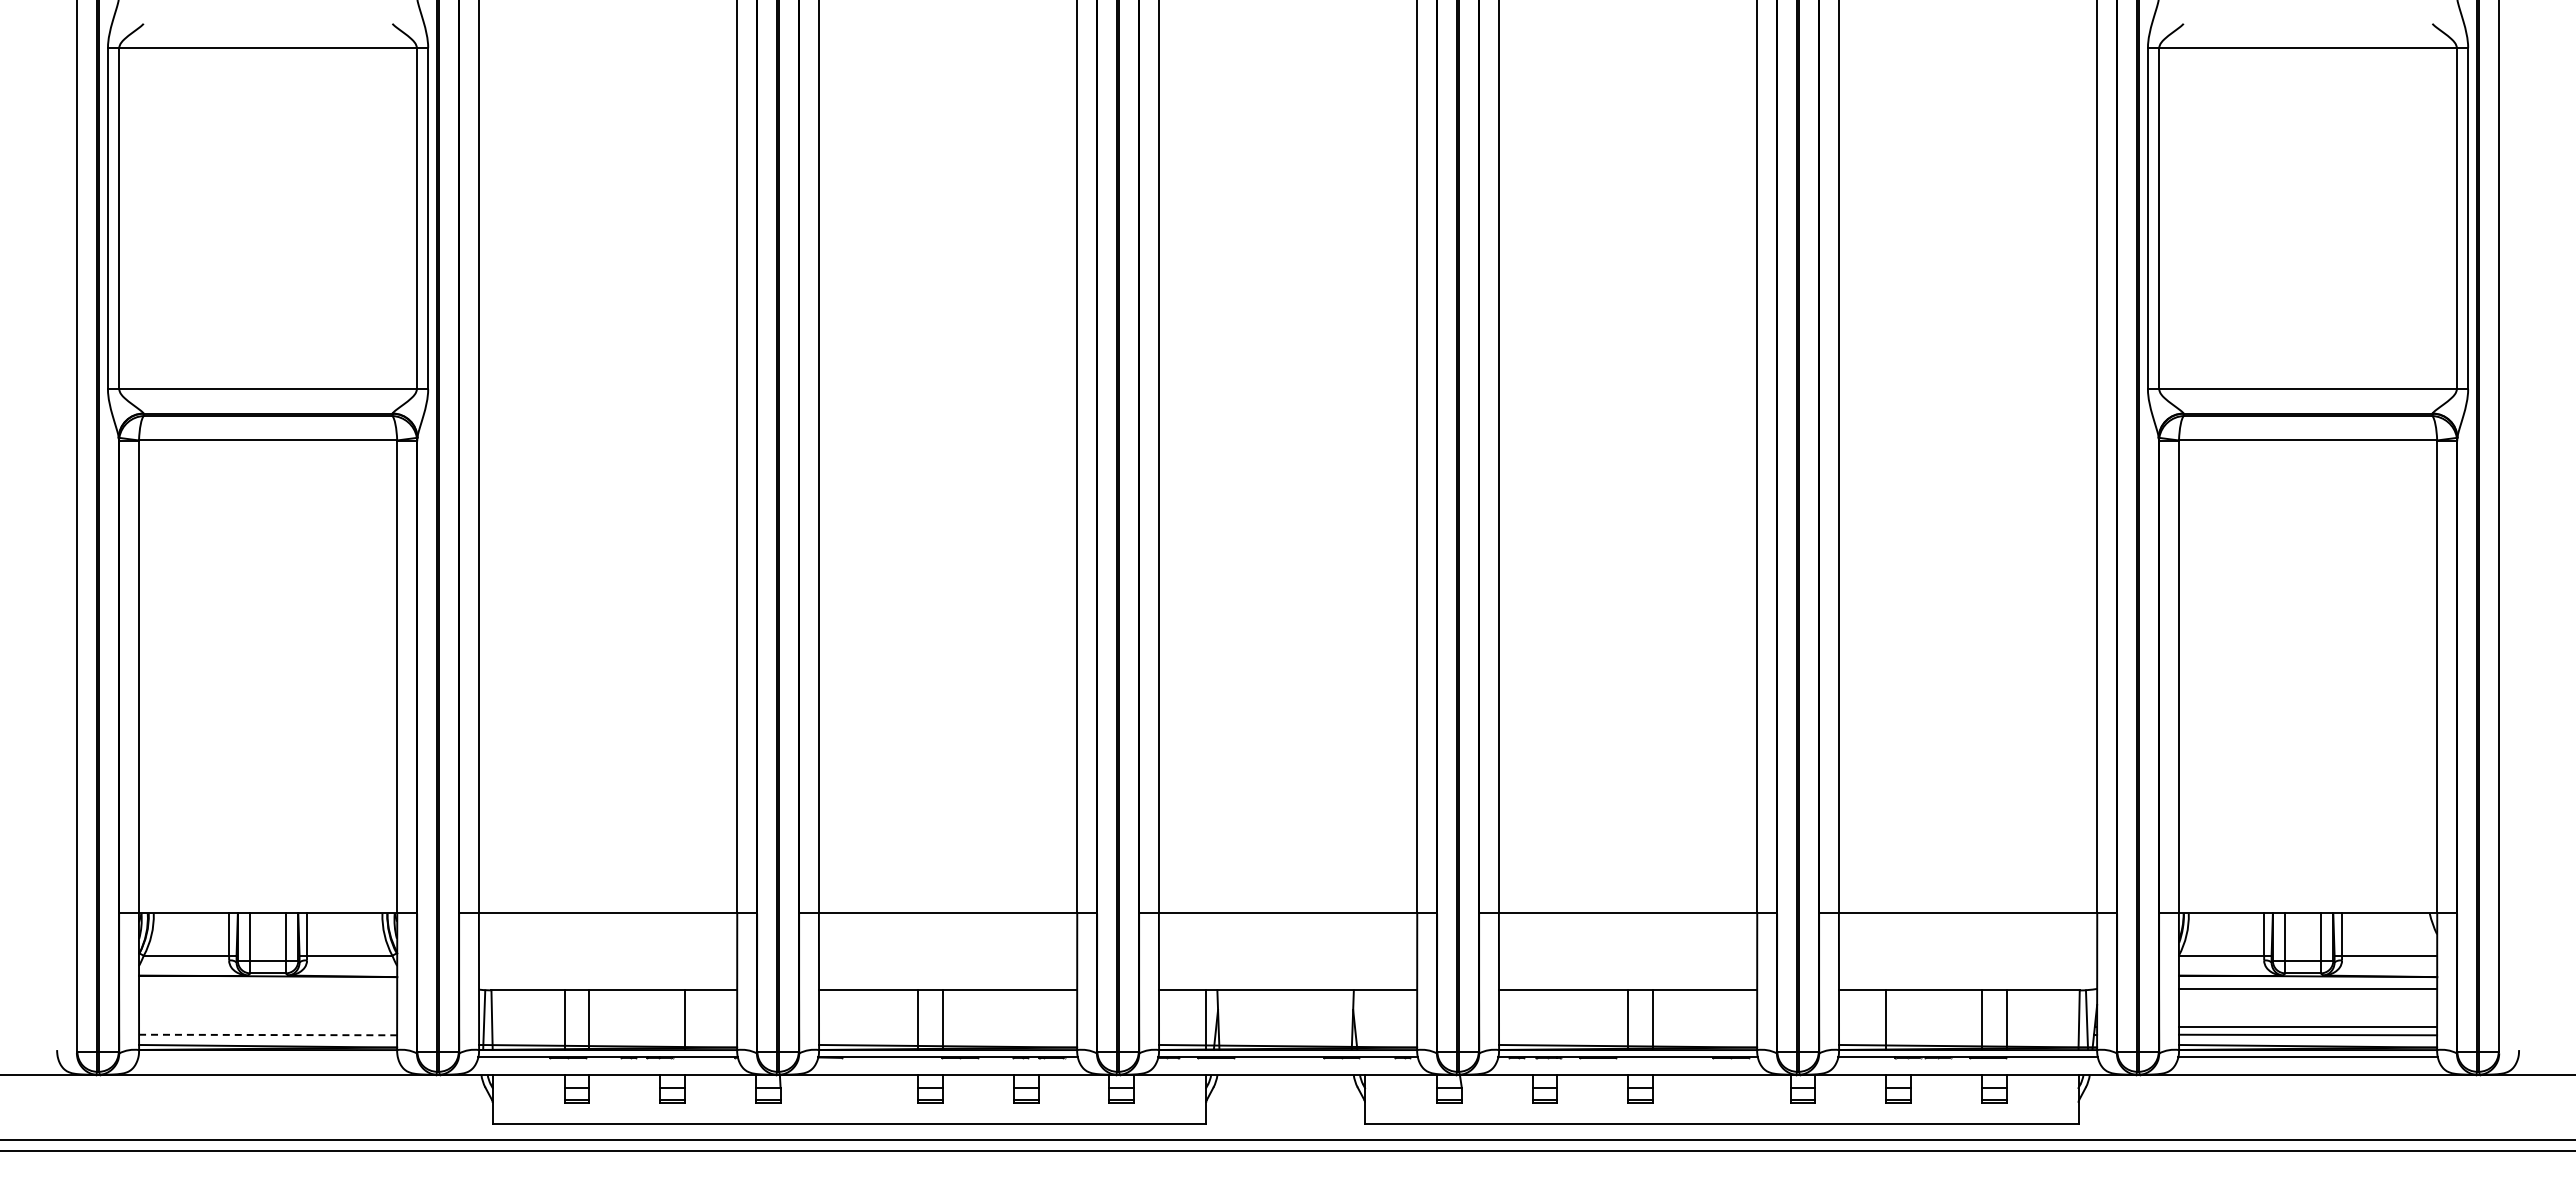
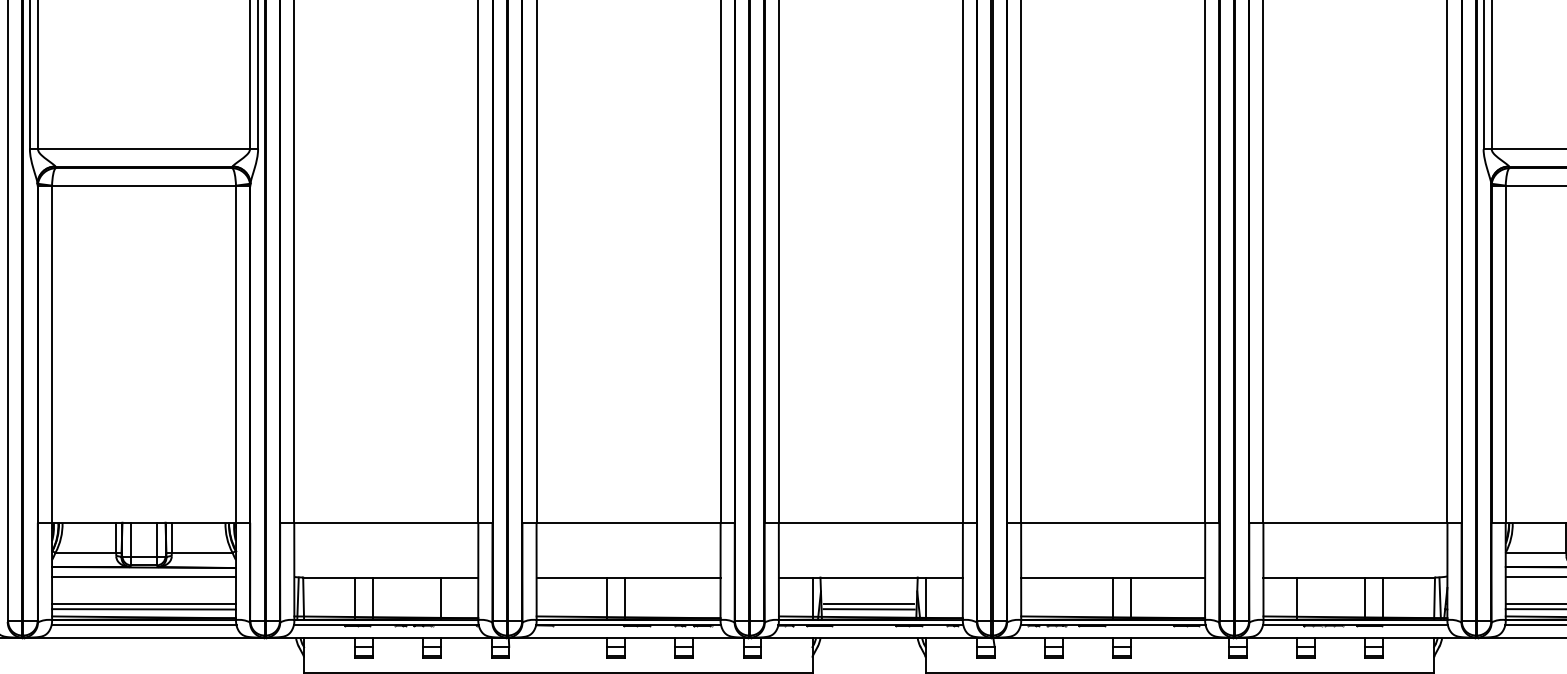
line: (268, 989) -> (144, 576), added
line: (1365, 1019) -> (926, 598), added
line: (268, 1027) -> (144, 603), added
line: (1285, 1027) -> (869, 603), added
line: (1285, 1034) -> (869, 608), added
line: (268, 1035) -> (144, 609), dashed -> solid
line: (267, 1057) -> (143, 625), added

